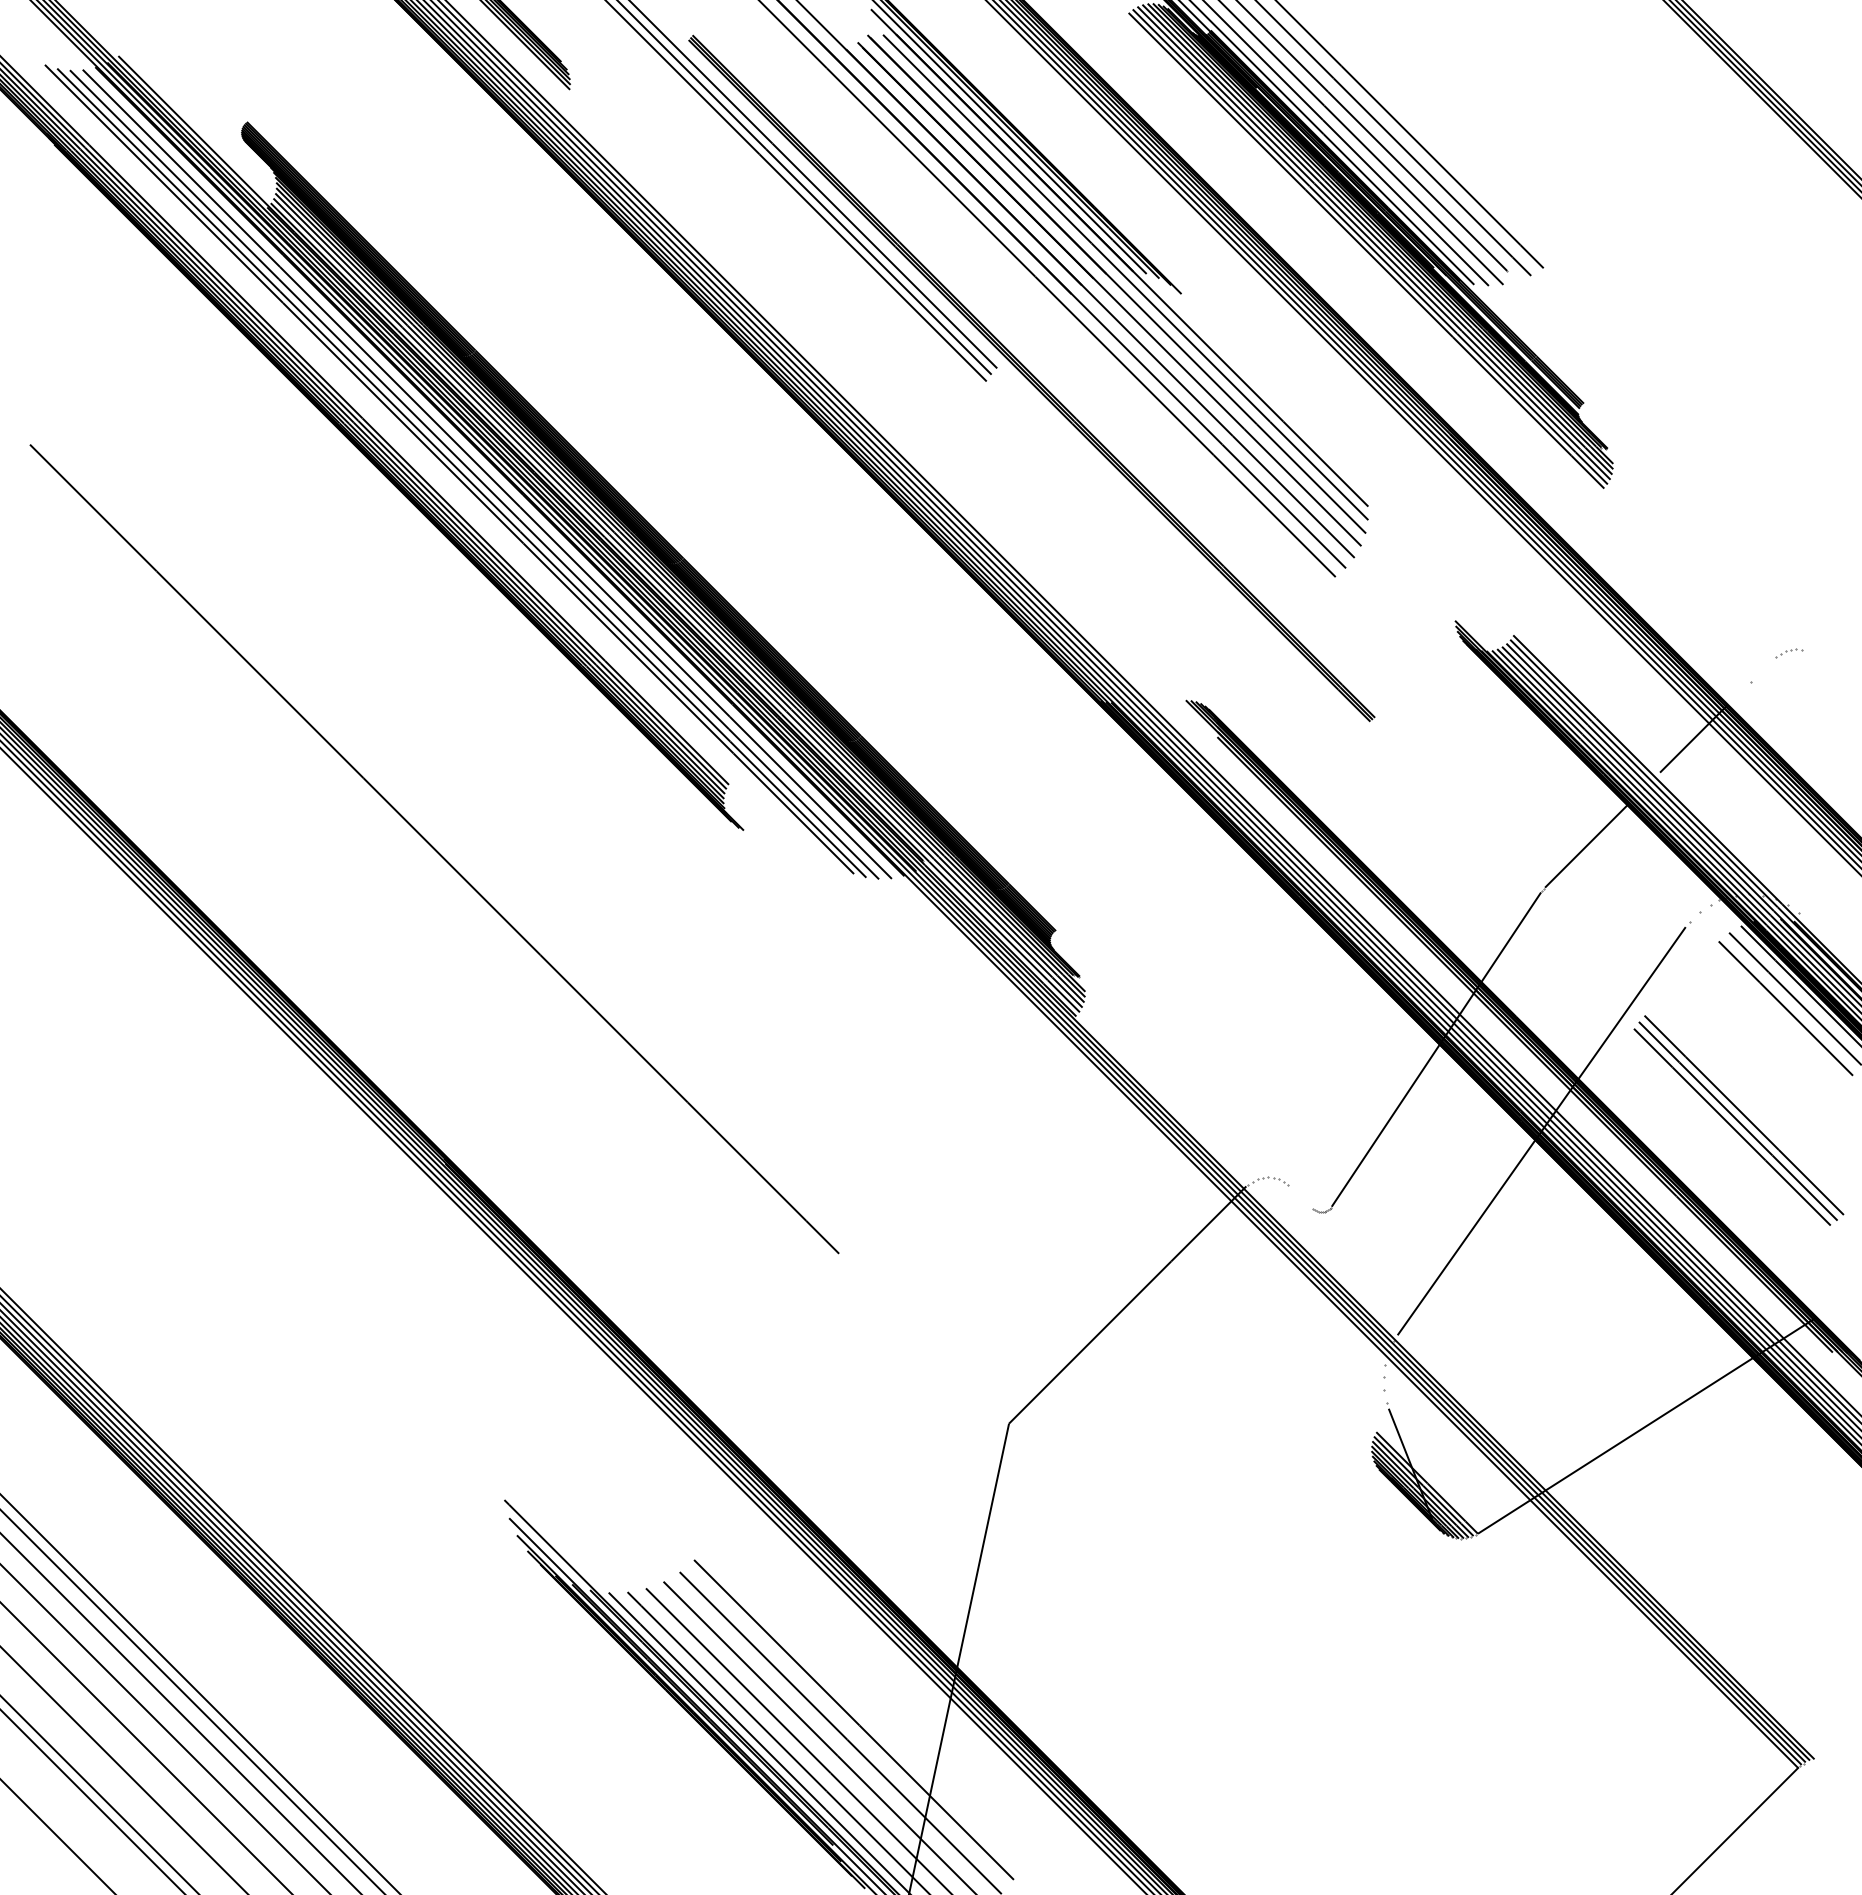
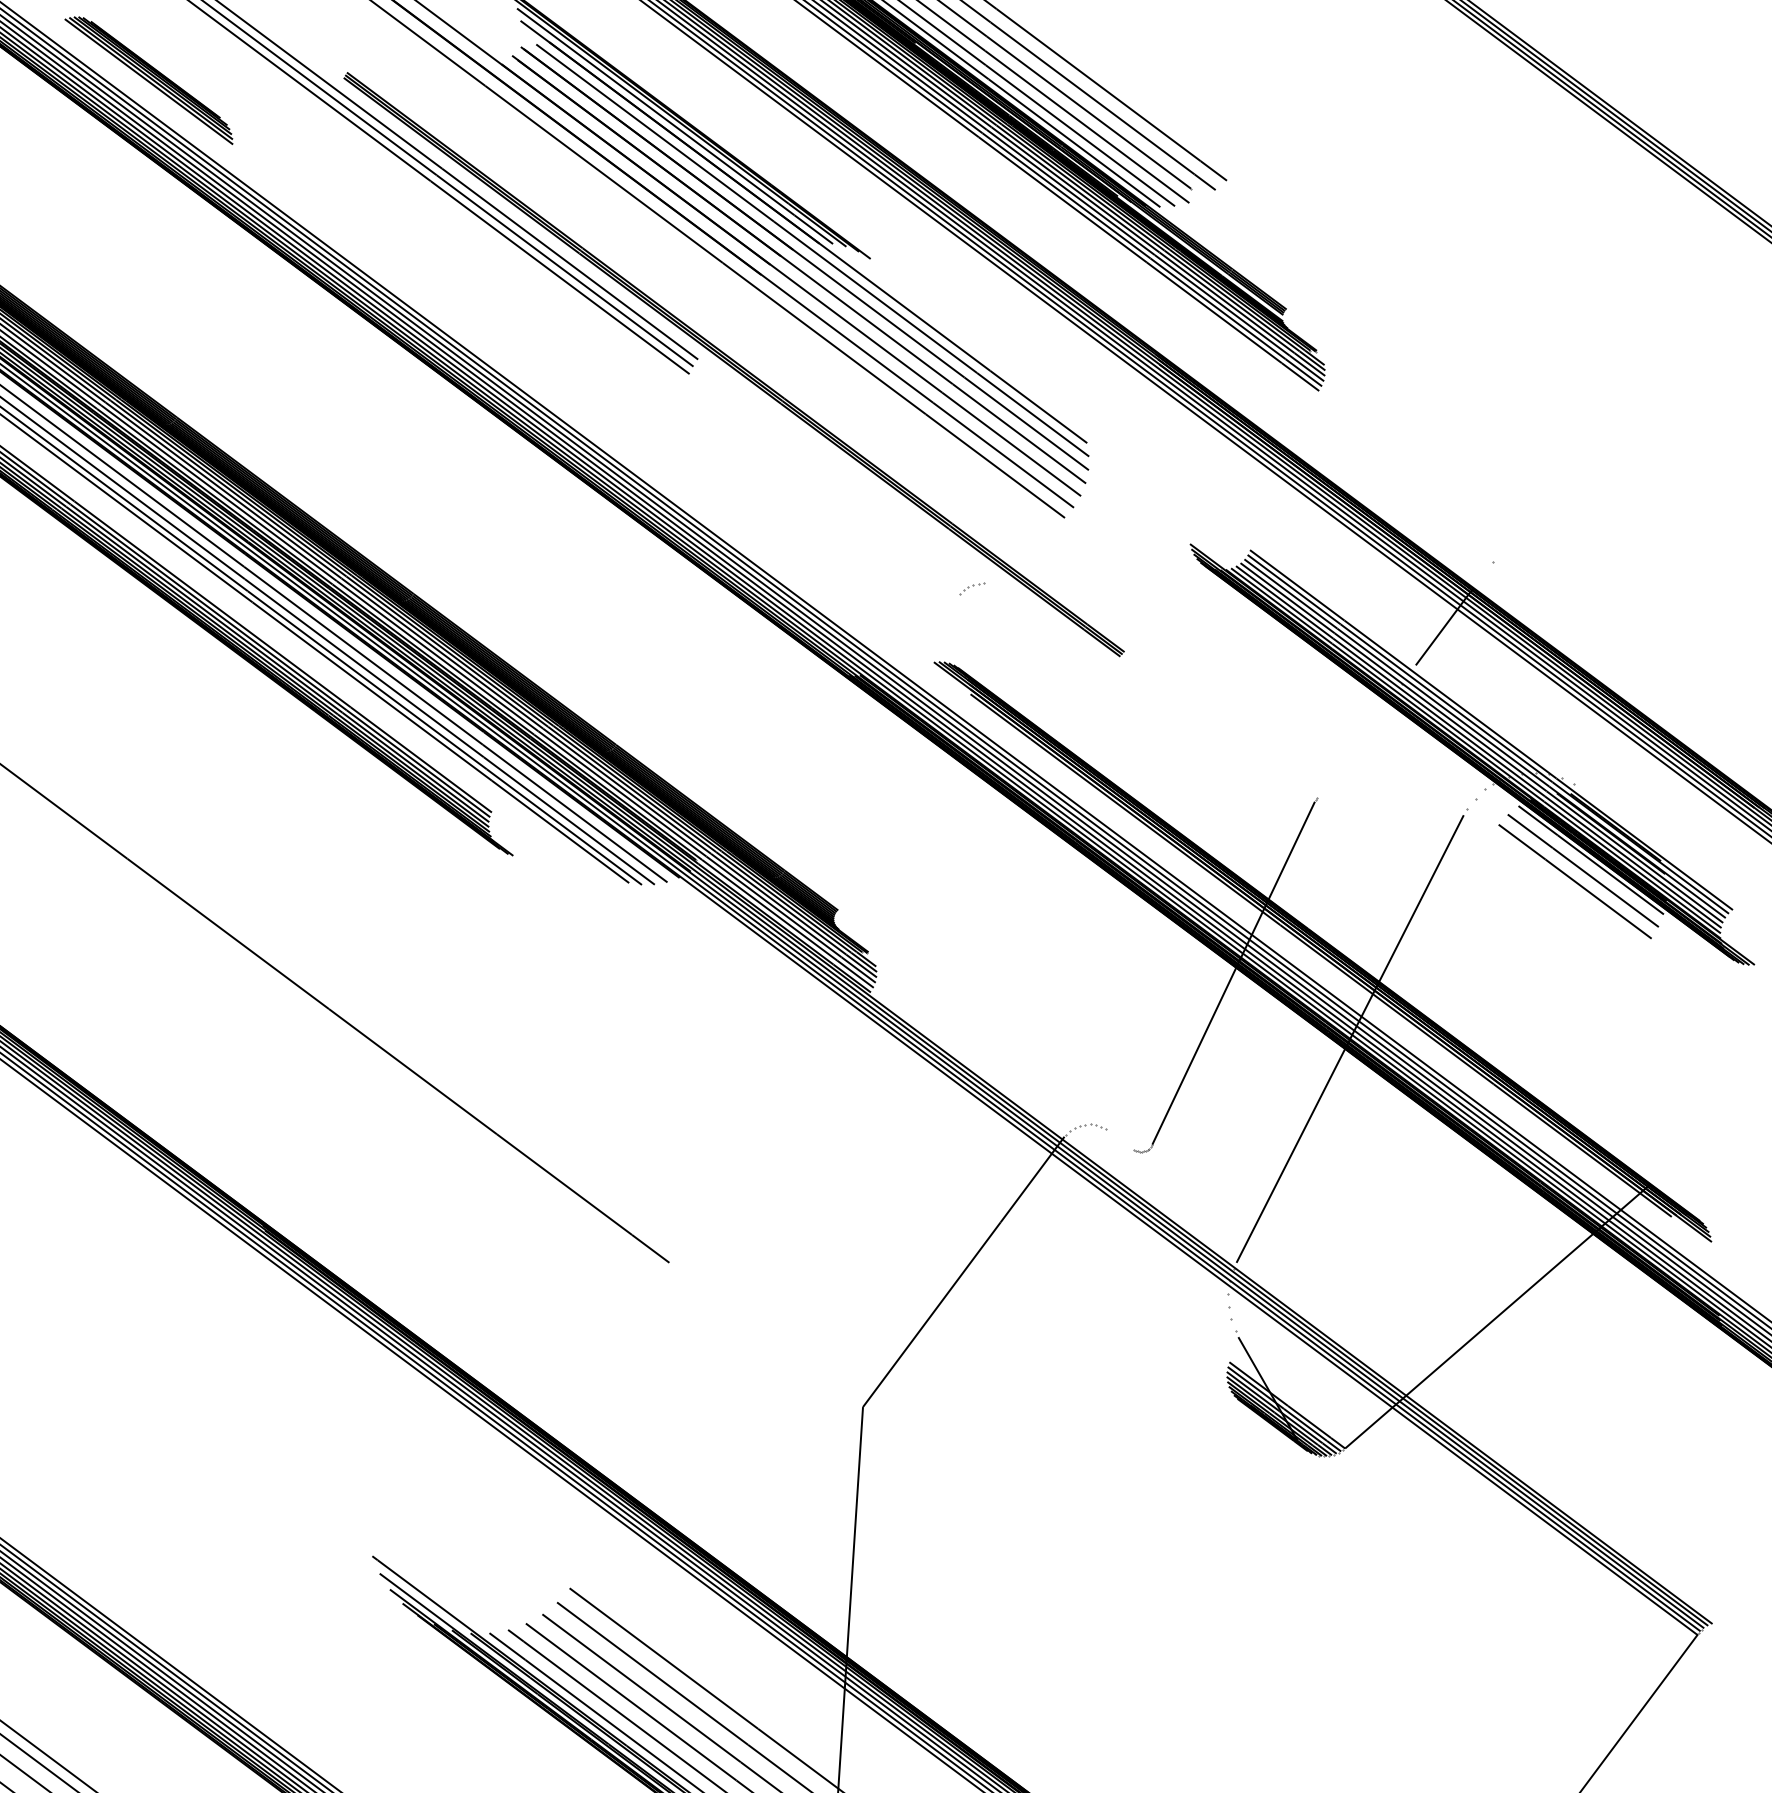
part: (1789, 653) -> (972, 588), moved
line: (1586, 846) -> (1353, 749), removed
part: (1738, 1120) -> (1544, 999), removed

